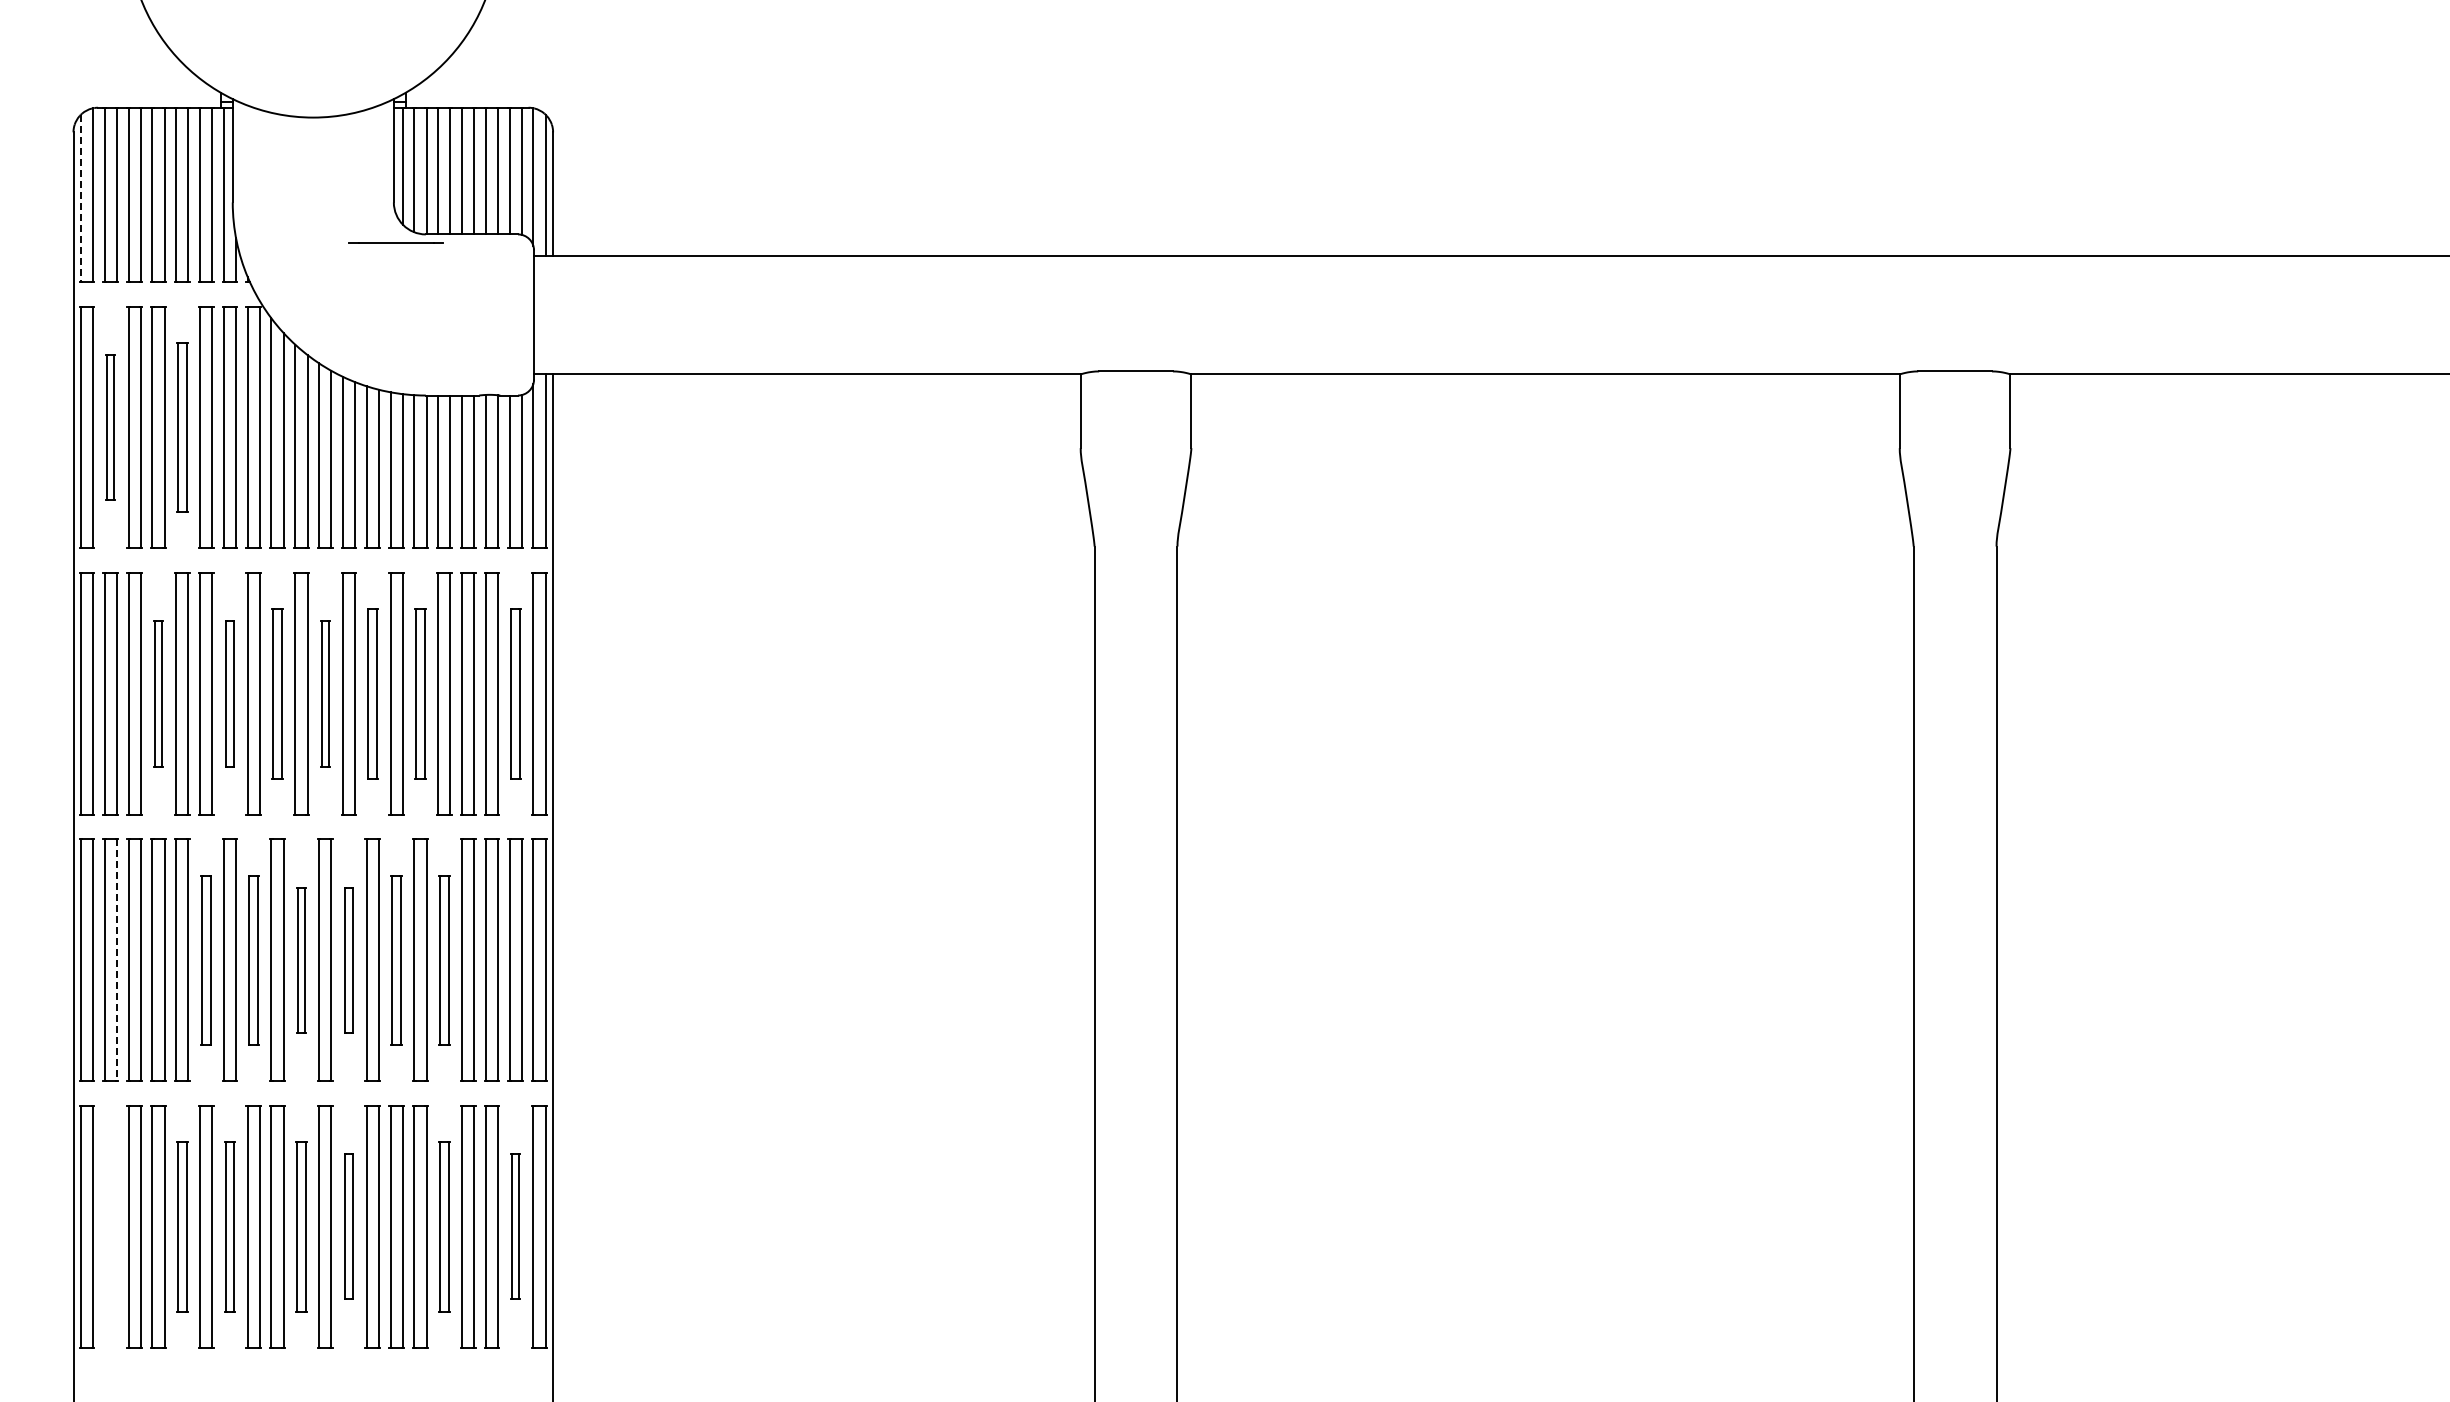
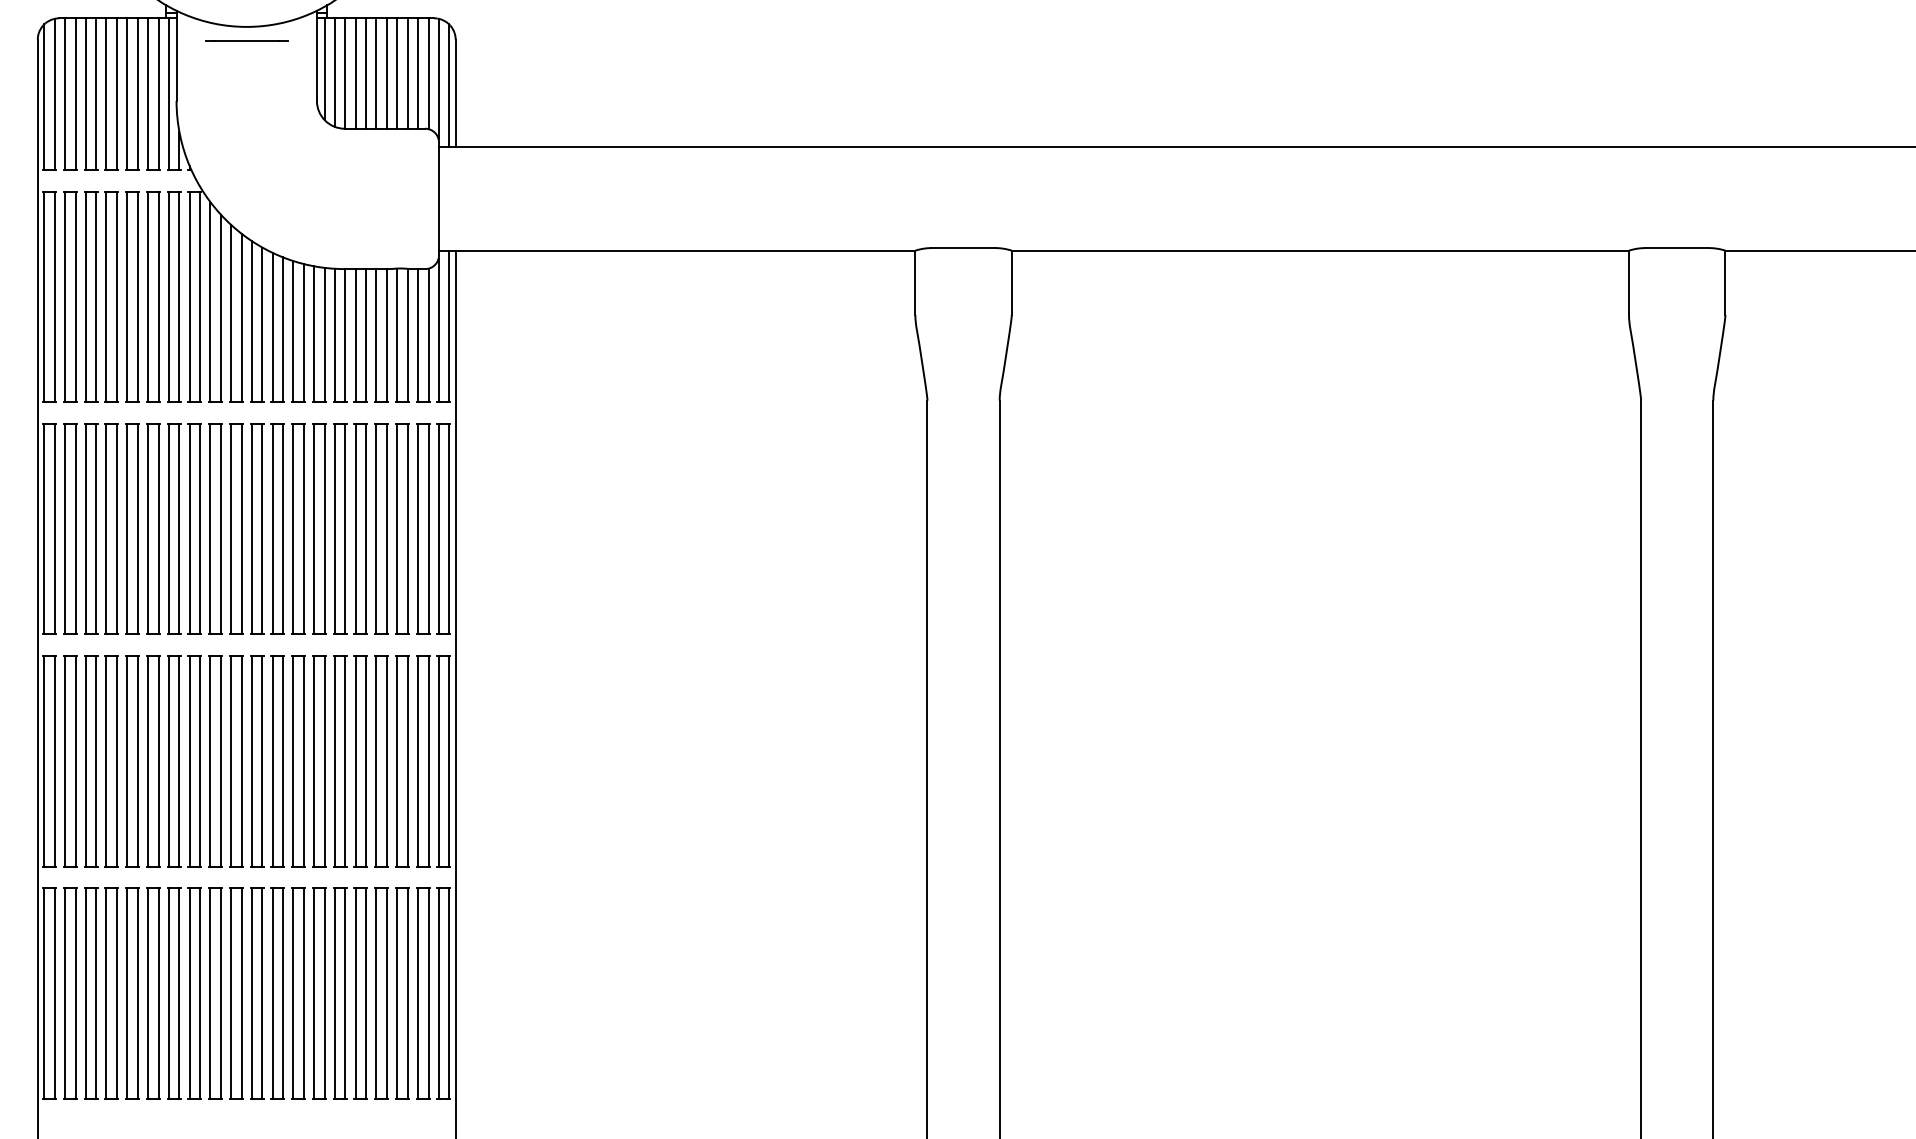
line: (80, 198) -> (43, 97), dashed -> solid
line: (395, 242) -> (246, 40), moved
part: (110, 427) -> (70, 296), size x1.67
part: (182, 427) -> (132, 296), size x1.43
part: (158, 693) -> (111, 528), size x1.67
part: (229, 693) -> (173, 528), size x1.67
part: (277, 693) -> (215, 528), size x1.43
part: (325, 693) -> (257, 528), size x1.67
part: (372, 693) -> (298, 528), size x1.43
part: (420, 693) -> (340, 528), size x1.43
part: (515, 693) -> (422, 528), size x1.43
part: (206, 959) -> (153, 760), size x1.43
part: (253, 959) -> (194, 760), size x1.43
part: (301, 959) -> (236, 760), size x1.67
part: (348, 959) -> (277, 760), size x1.67
part: (396, 959) -> (319, 760), size x1.43
part: (444, 959) -> (361, 760), size x1.43
line: (116, 960) -> (75, 761), dashed -> solid
part: (110, 1226) -> (70, 993), added
part: (182, 1226) -> (132, 993), size x1.43
part: (229, 1226) -> (173, 993), size x1.43
part: (301, 1226) -> (236, 993), size x1.43
part: (348, 1226) -> (277, 993), size x1.67
part: (444, 1226) -> (361, 993), size x1.43
part: (515, 1226) -> (422, 993), size x1.67

